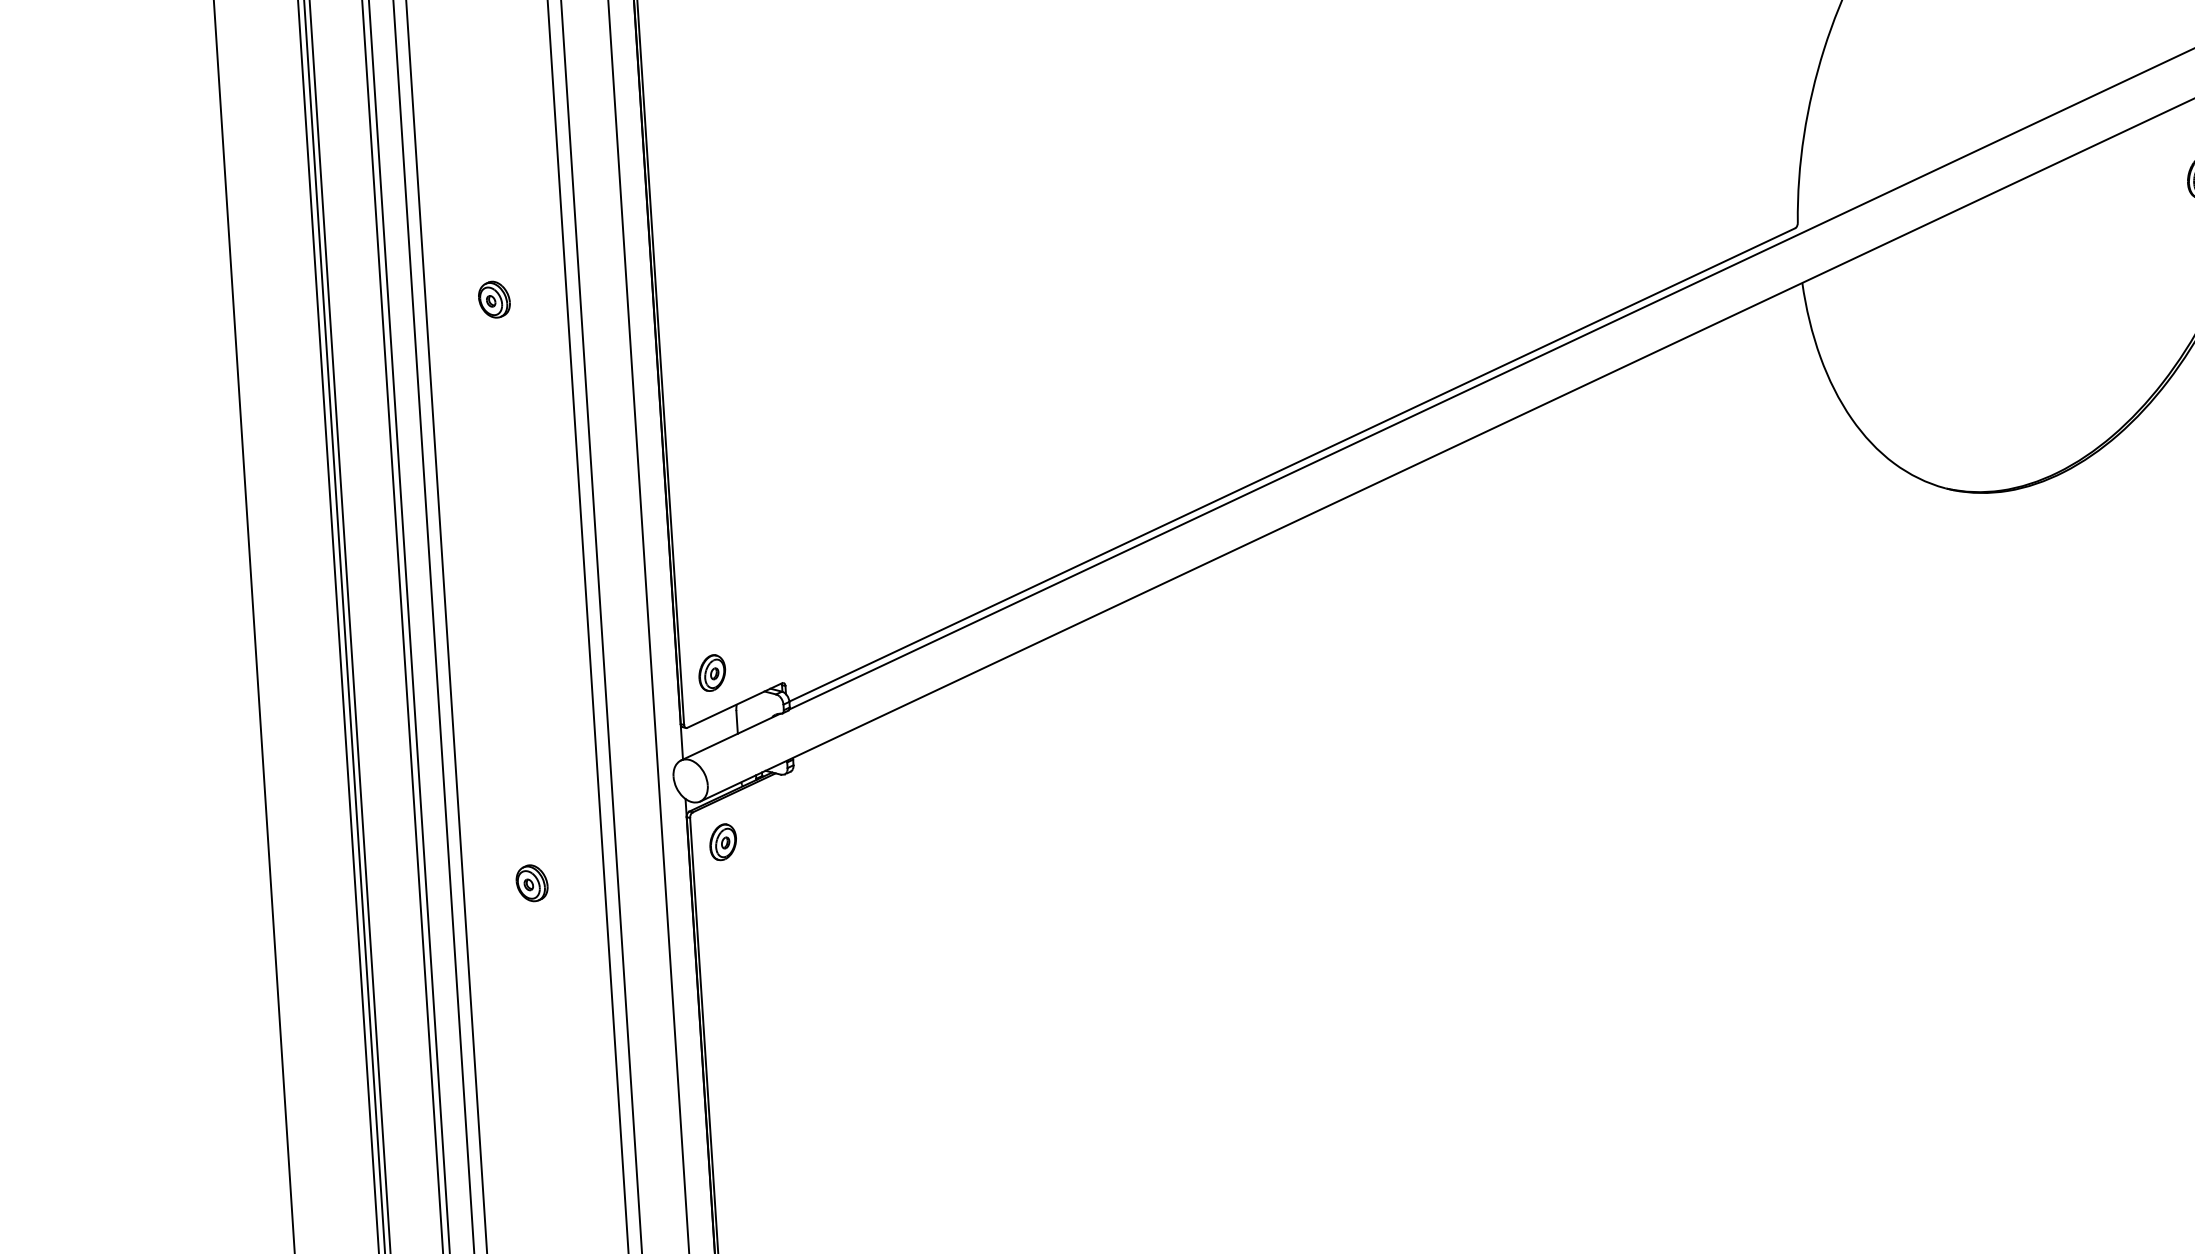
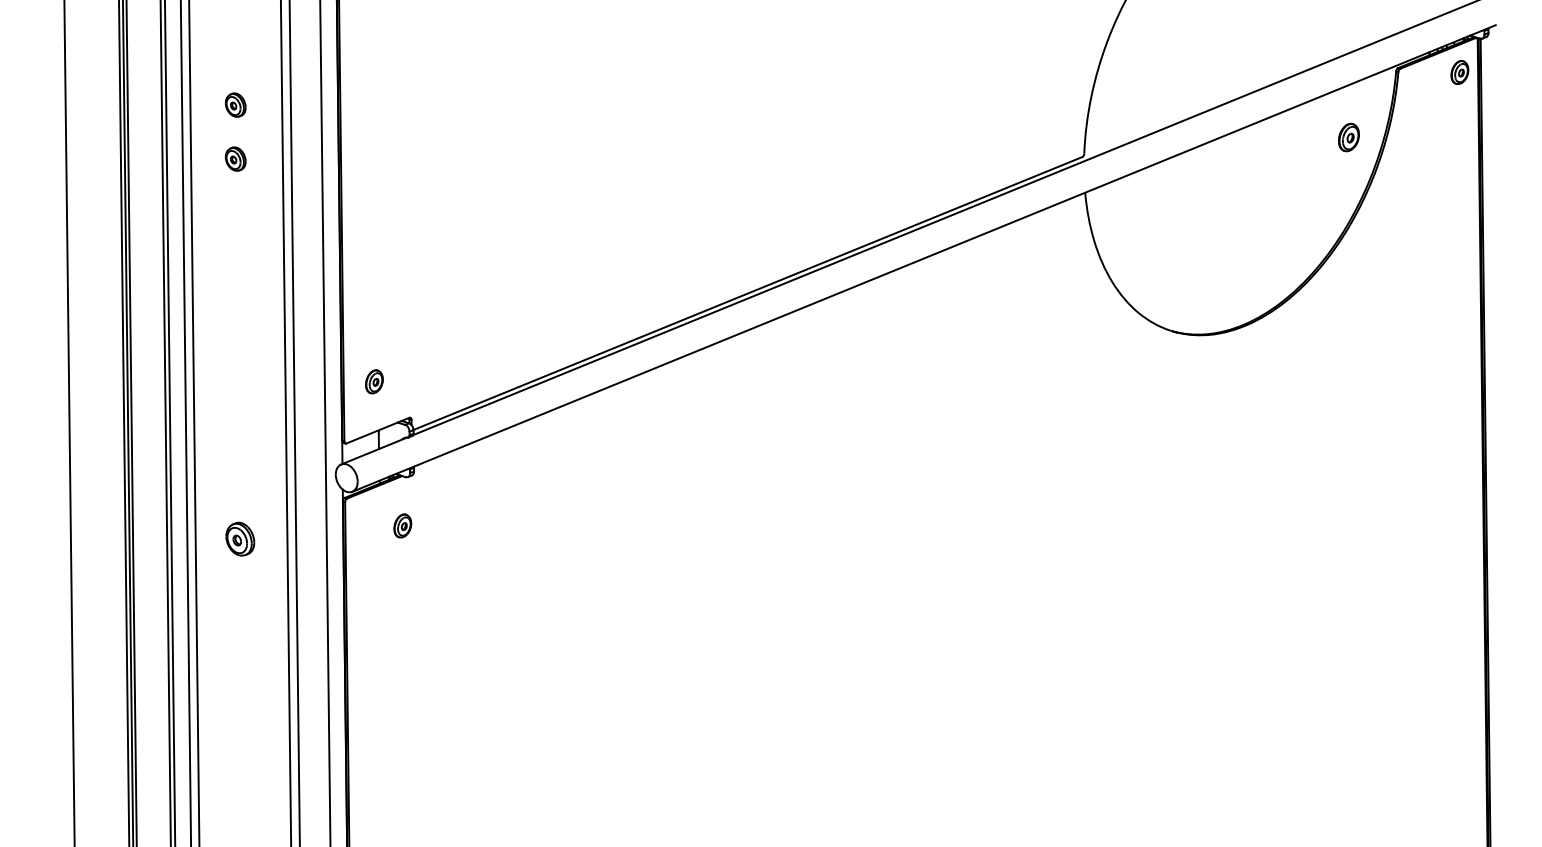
part: (489, 215) -> (235, 104), added
part: (712, 672) -> (374, 381), moved
part: (722, 841) -> (402, 525), moved
part: (532, 882) -> (240, 538), size x1.4

